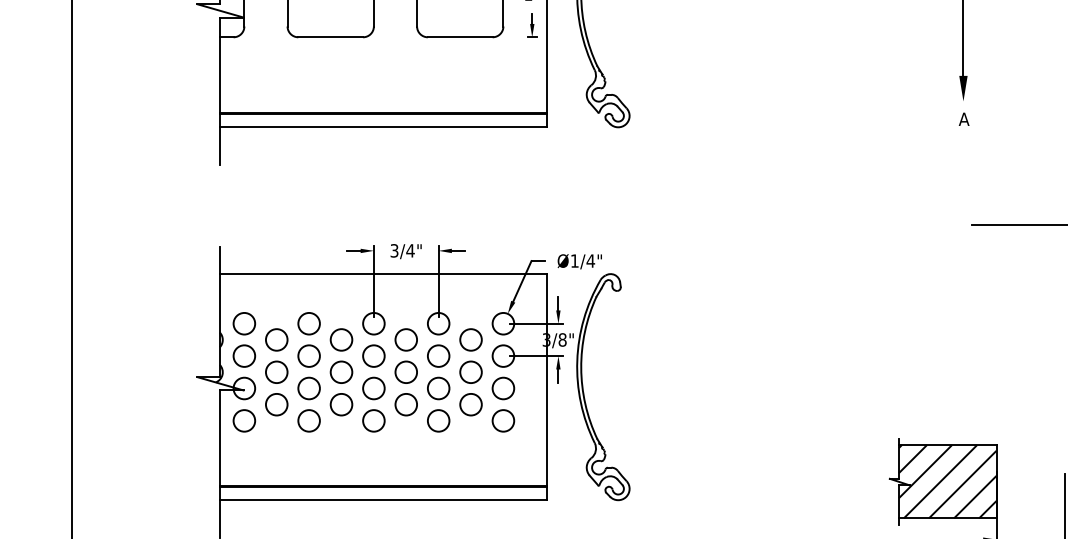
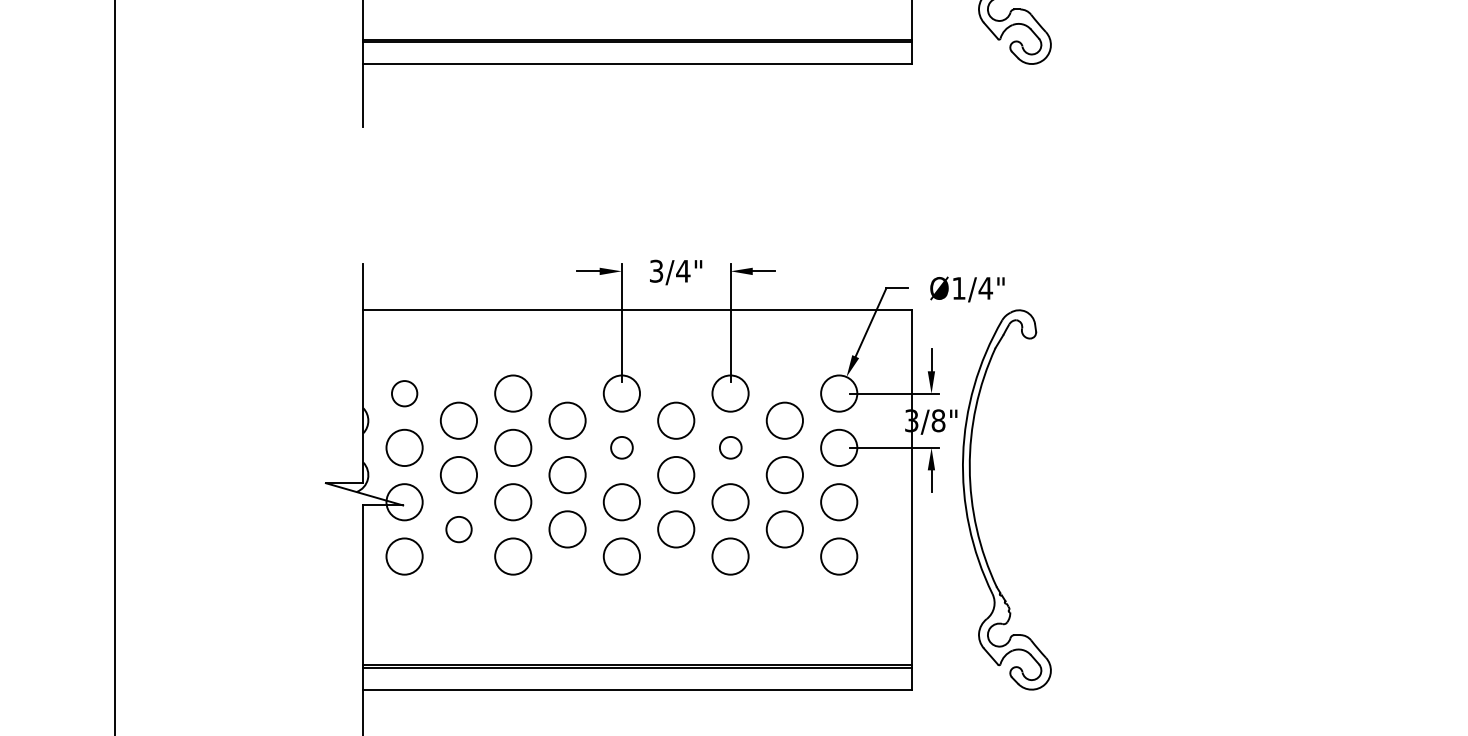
circle: (244, 323) -> (404, 393), size x0.7
circle: (373, 355) -> (621, 446), size x0.6
circle: (438, 355) -> (730, 446), size x0.6
circle: (276, 404) -> (458, 529), size x0.7

